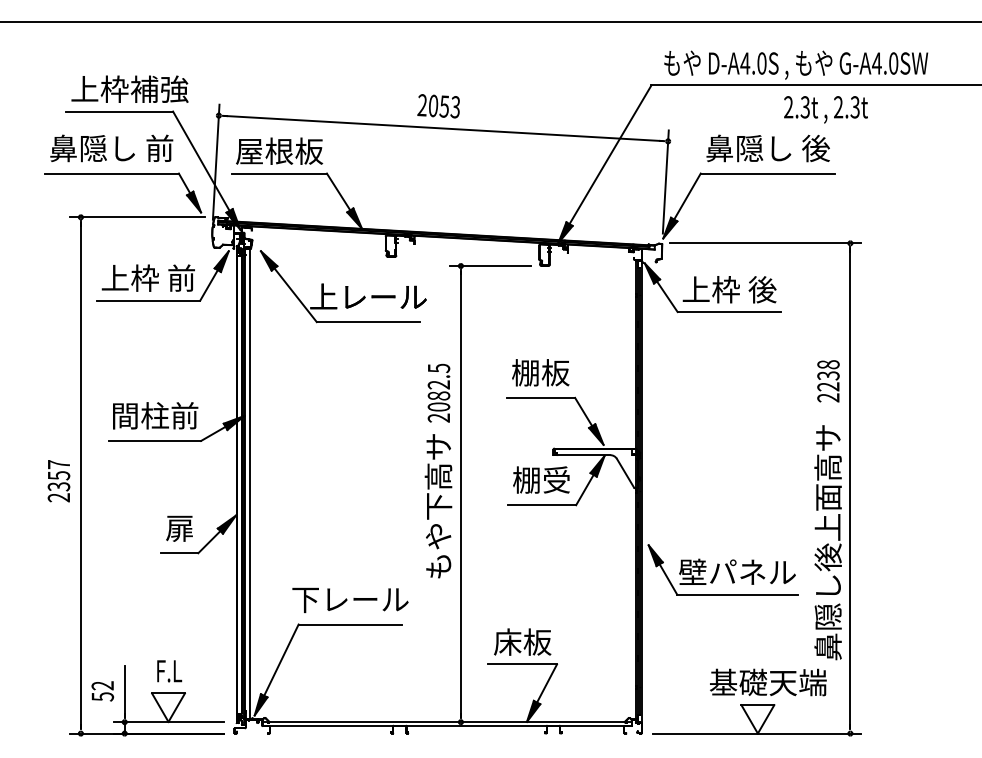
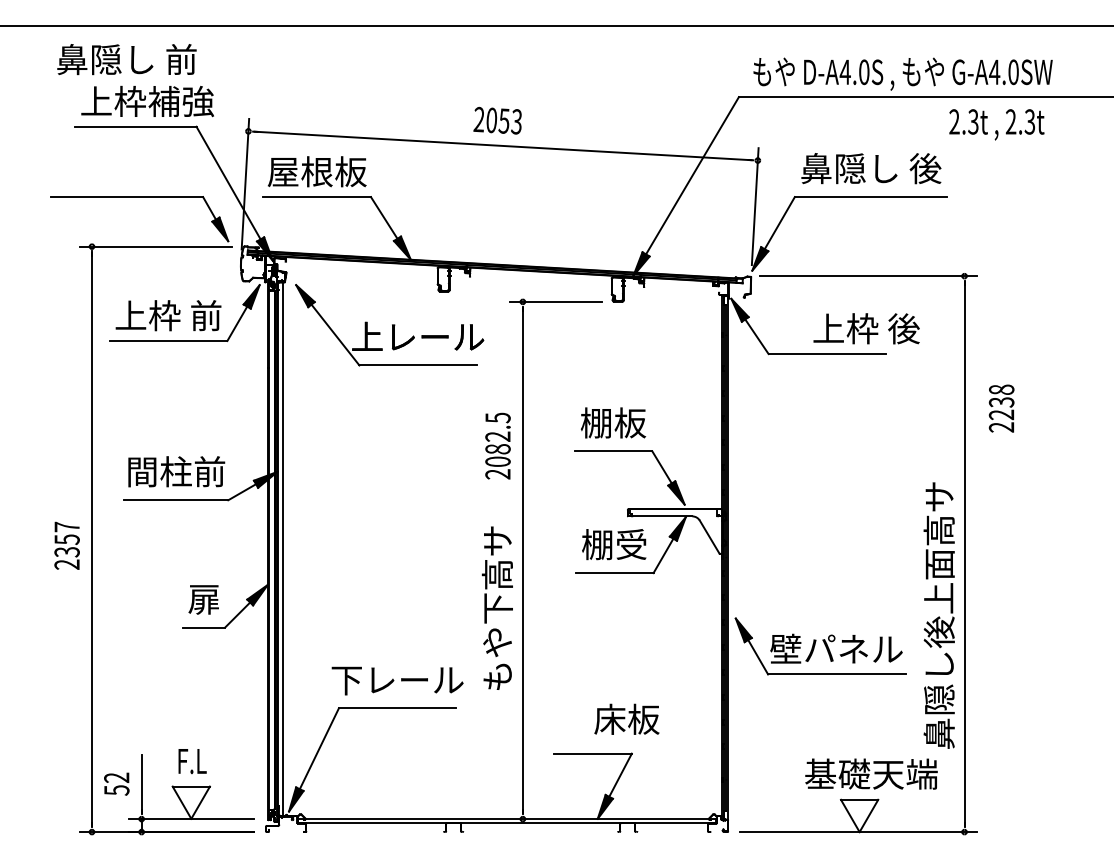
text: (825, 109) -> (996, 124), moved
text: (111, 148) -> (126, 59), moved
text: (729, 289) -> (866, 328), moved
text: (828, 381) -> (1001, 408), moved
text: (437, 505) -> (496, 607), moved
text: (522, 641) -> (626, 718), moved

